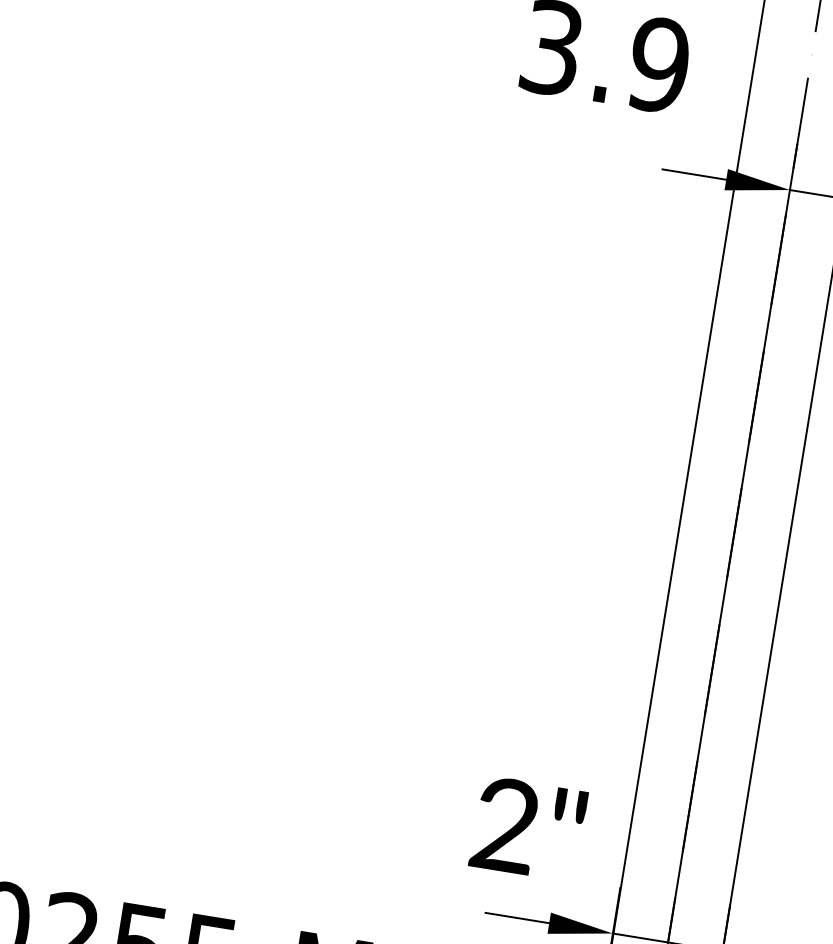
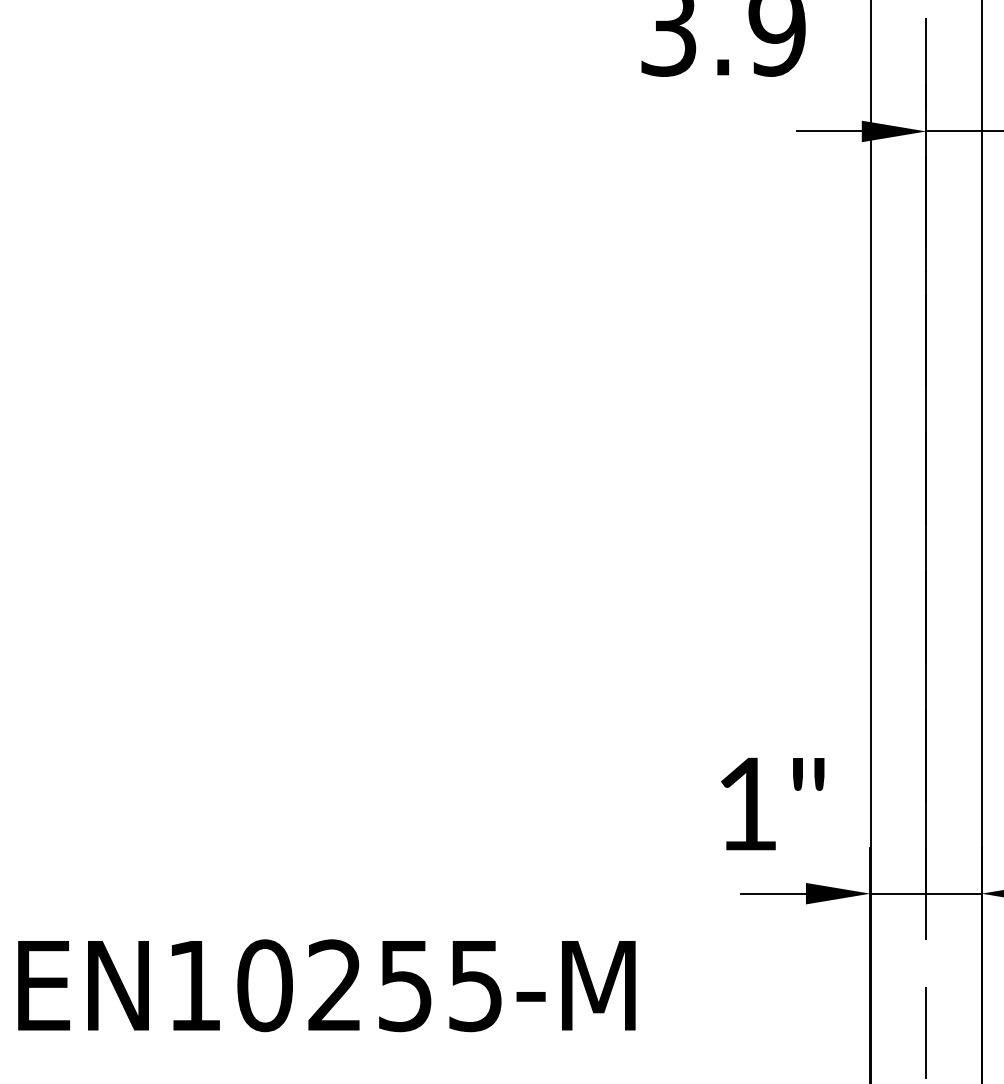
text: (504, 824) -> (746, 803), 2" -> 1"

